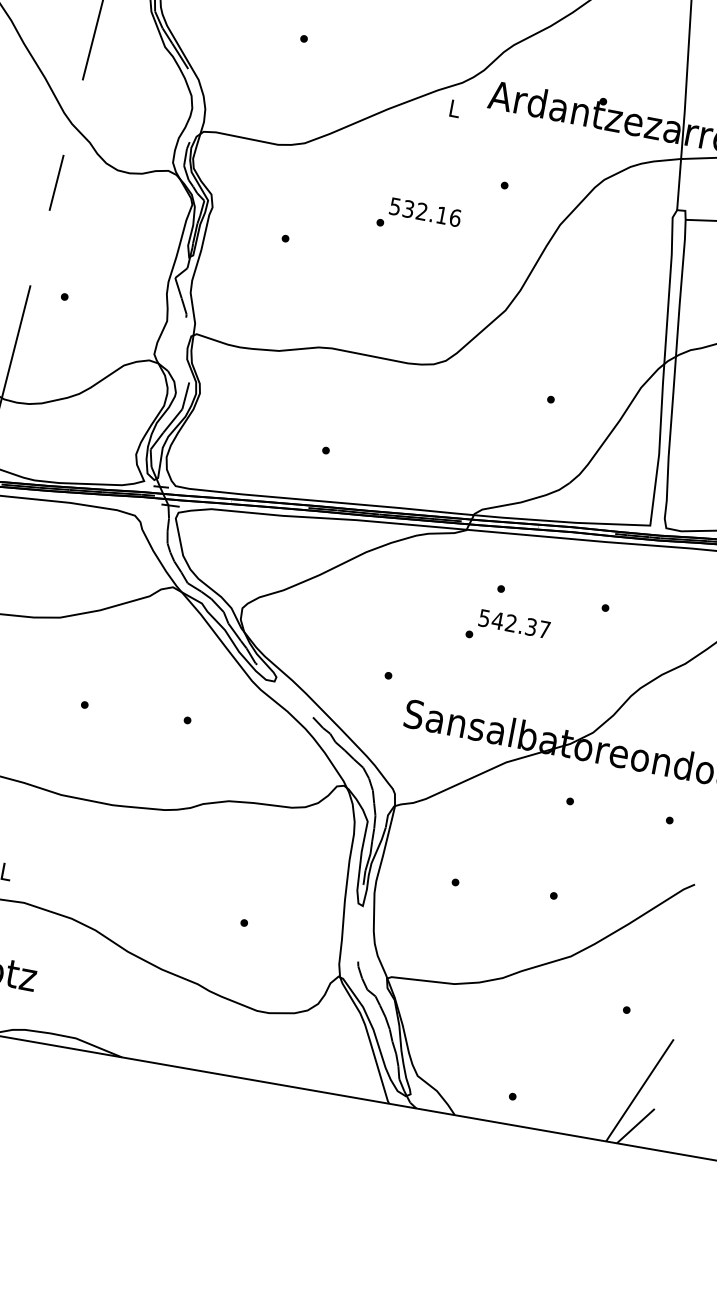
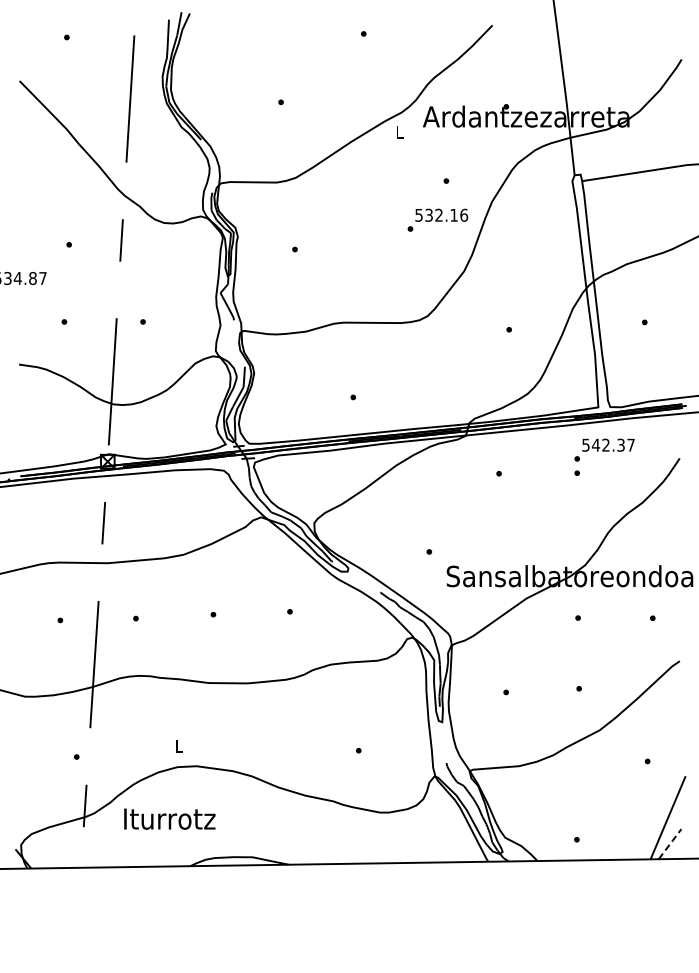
text: (418, 216) -> (437, 219), moved
text: (508, 628) -> (604, 449), moved
line: (636, 1126) -> (670, 844), solid -> dashed

